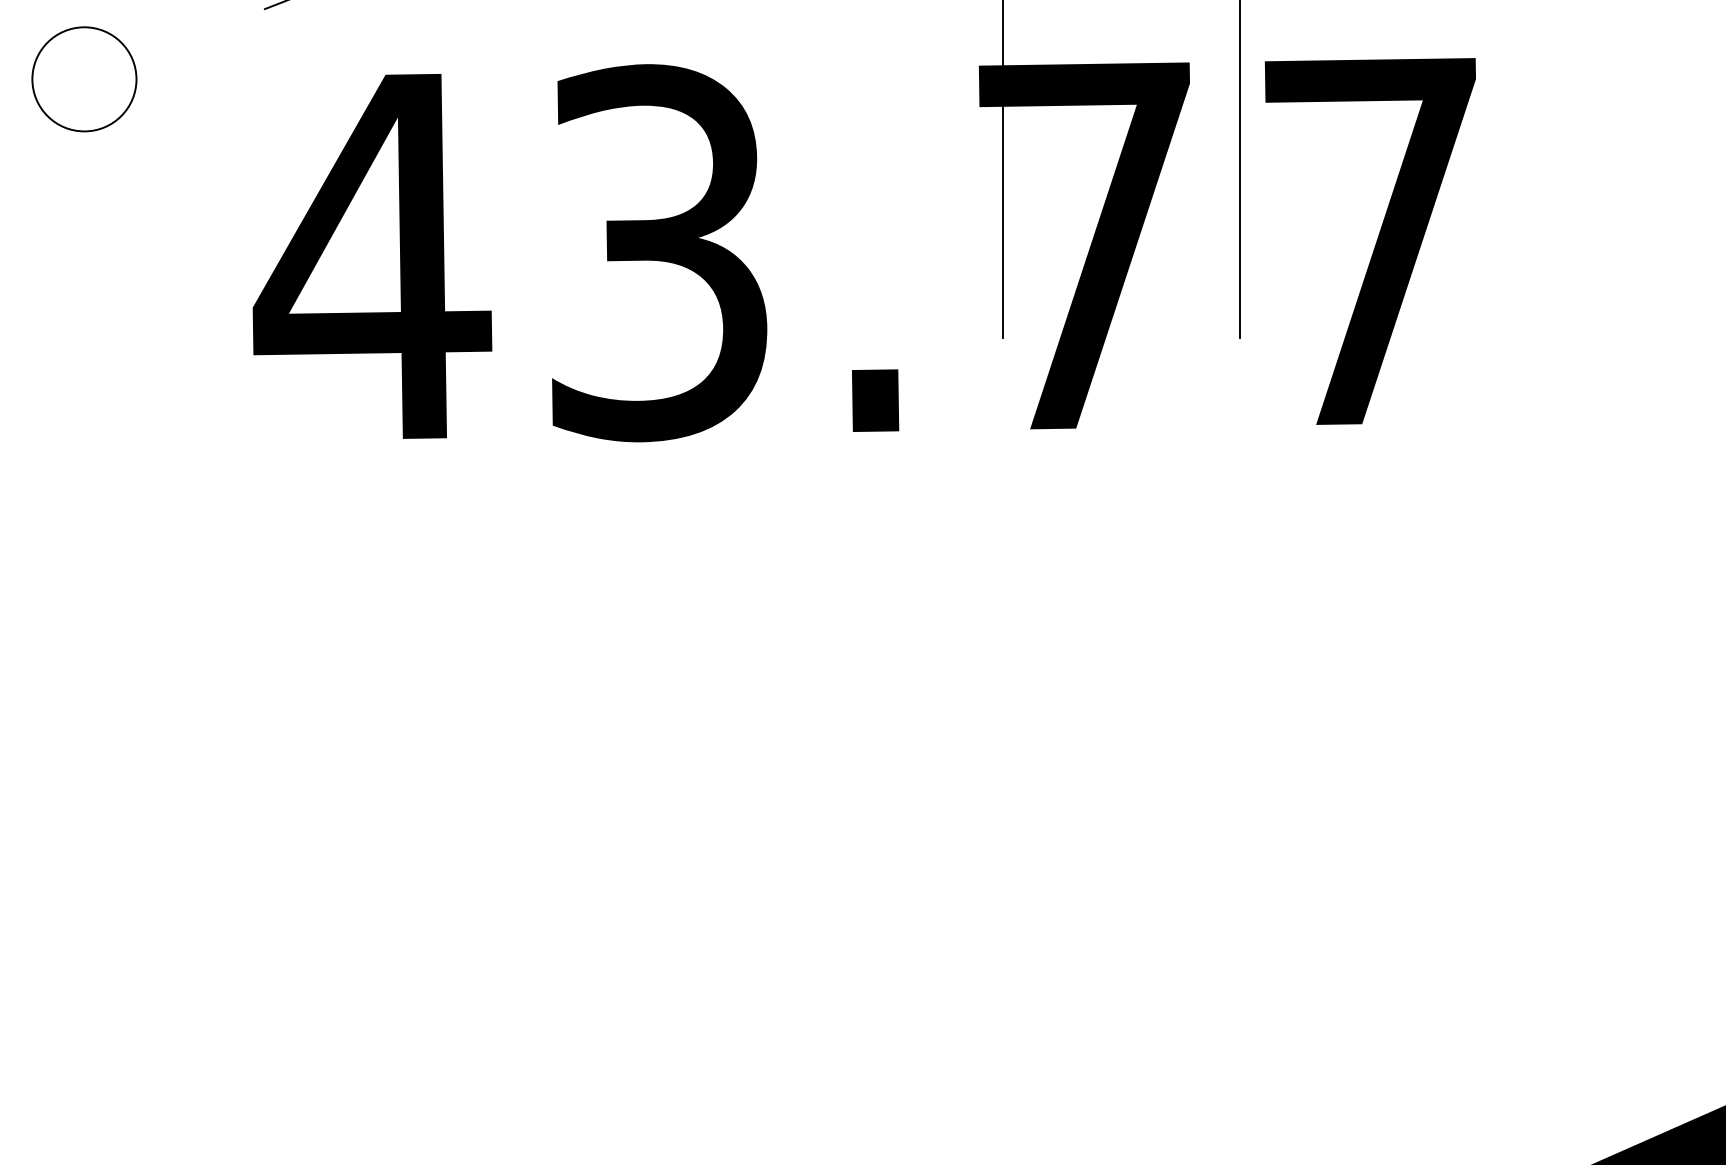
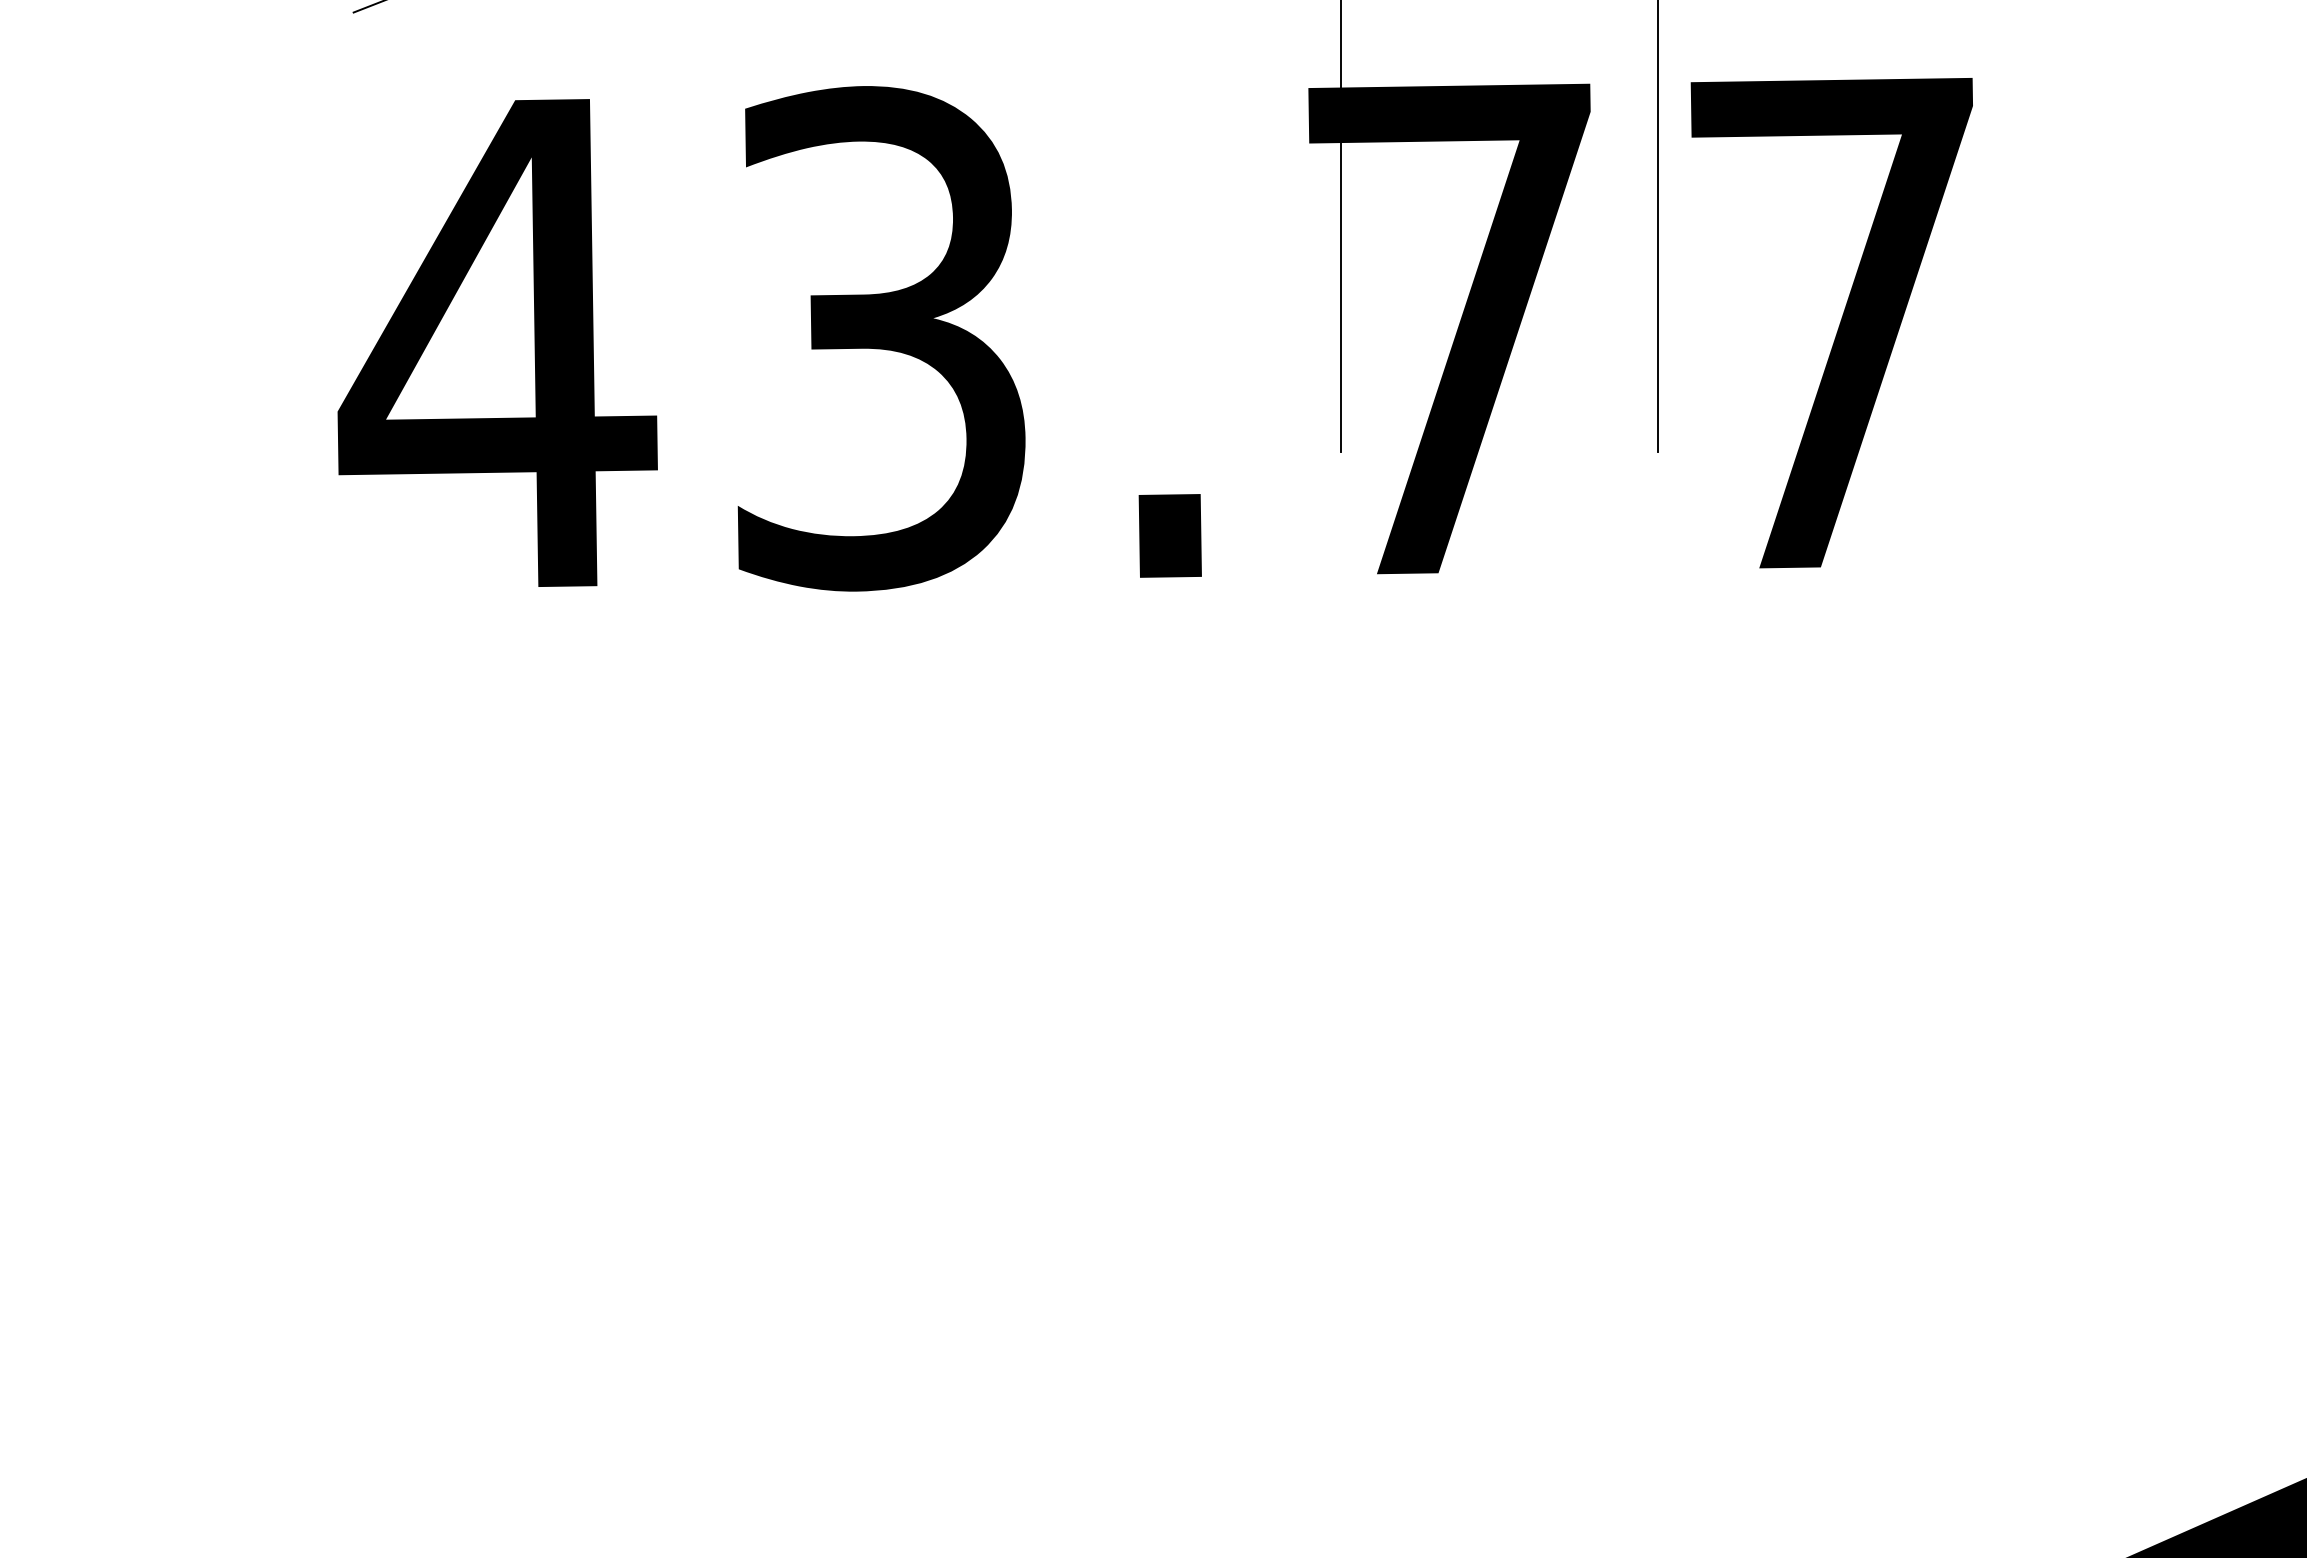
circle: (84, 78) -> (112, 105), removed

